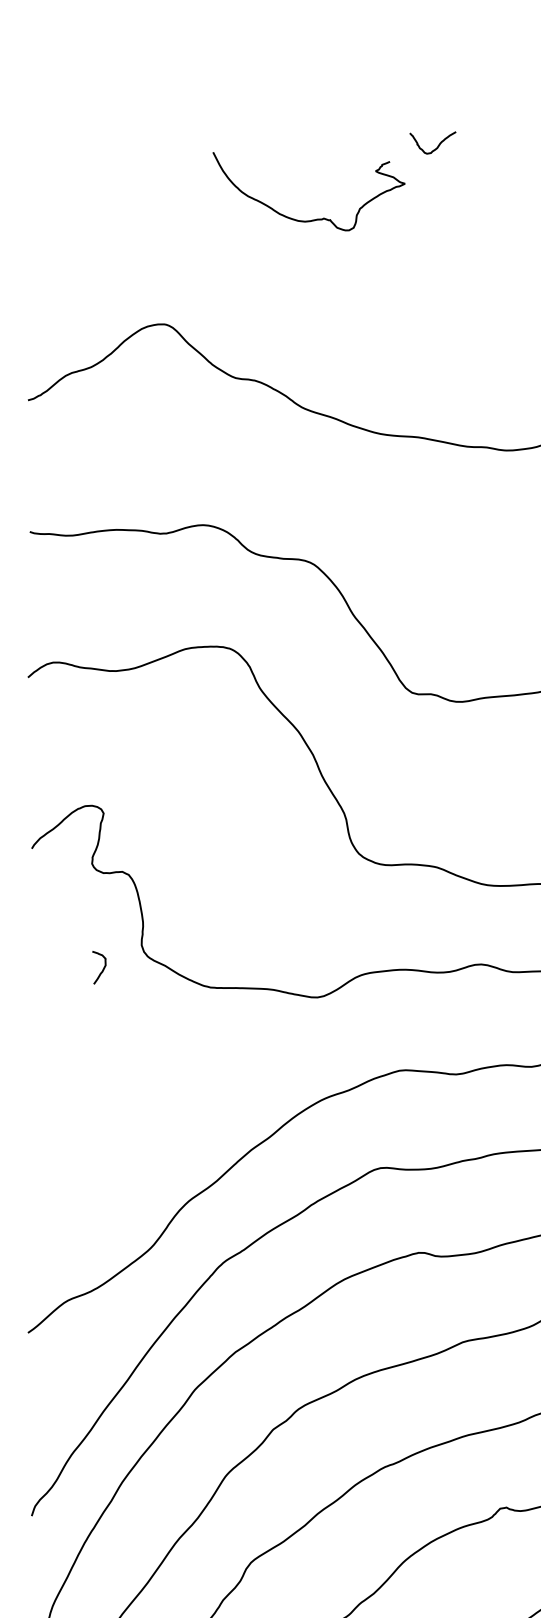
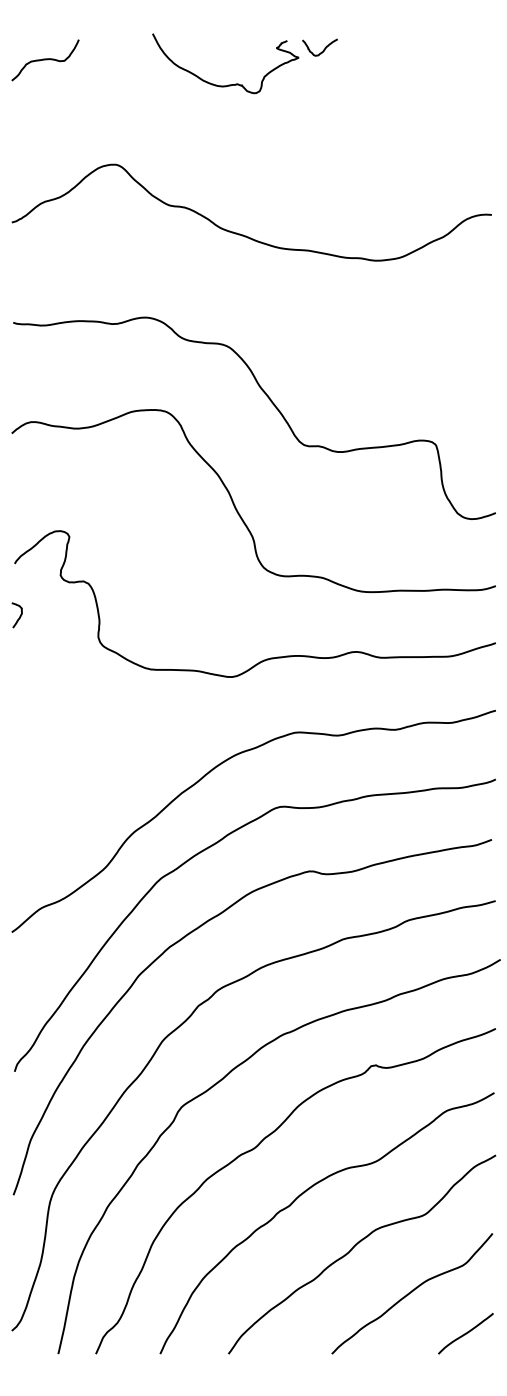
curve: (436, 146) -> (322, 50), moved
curve: (72, 187) -> (45, 60), added
curve: (102, 969) -> (19, 616), moved

